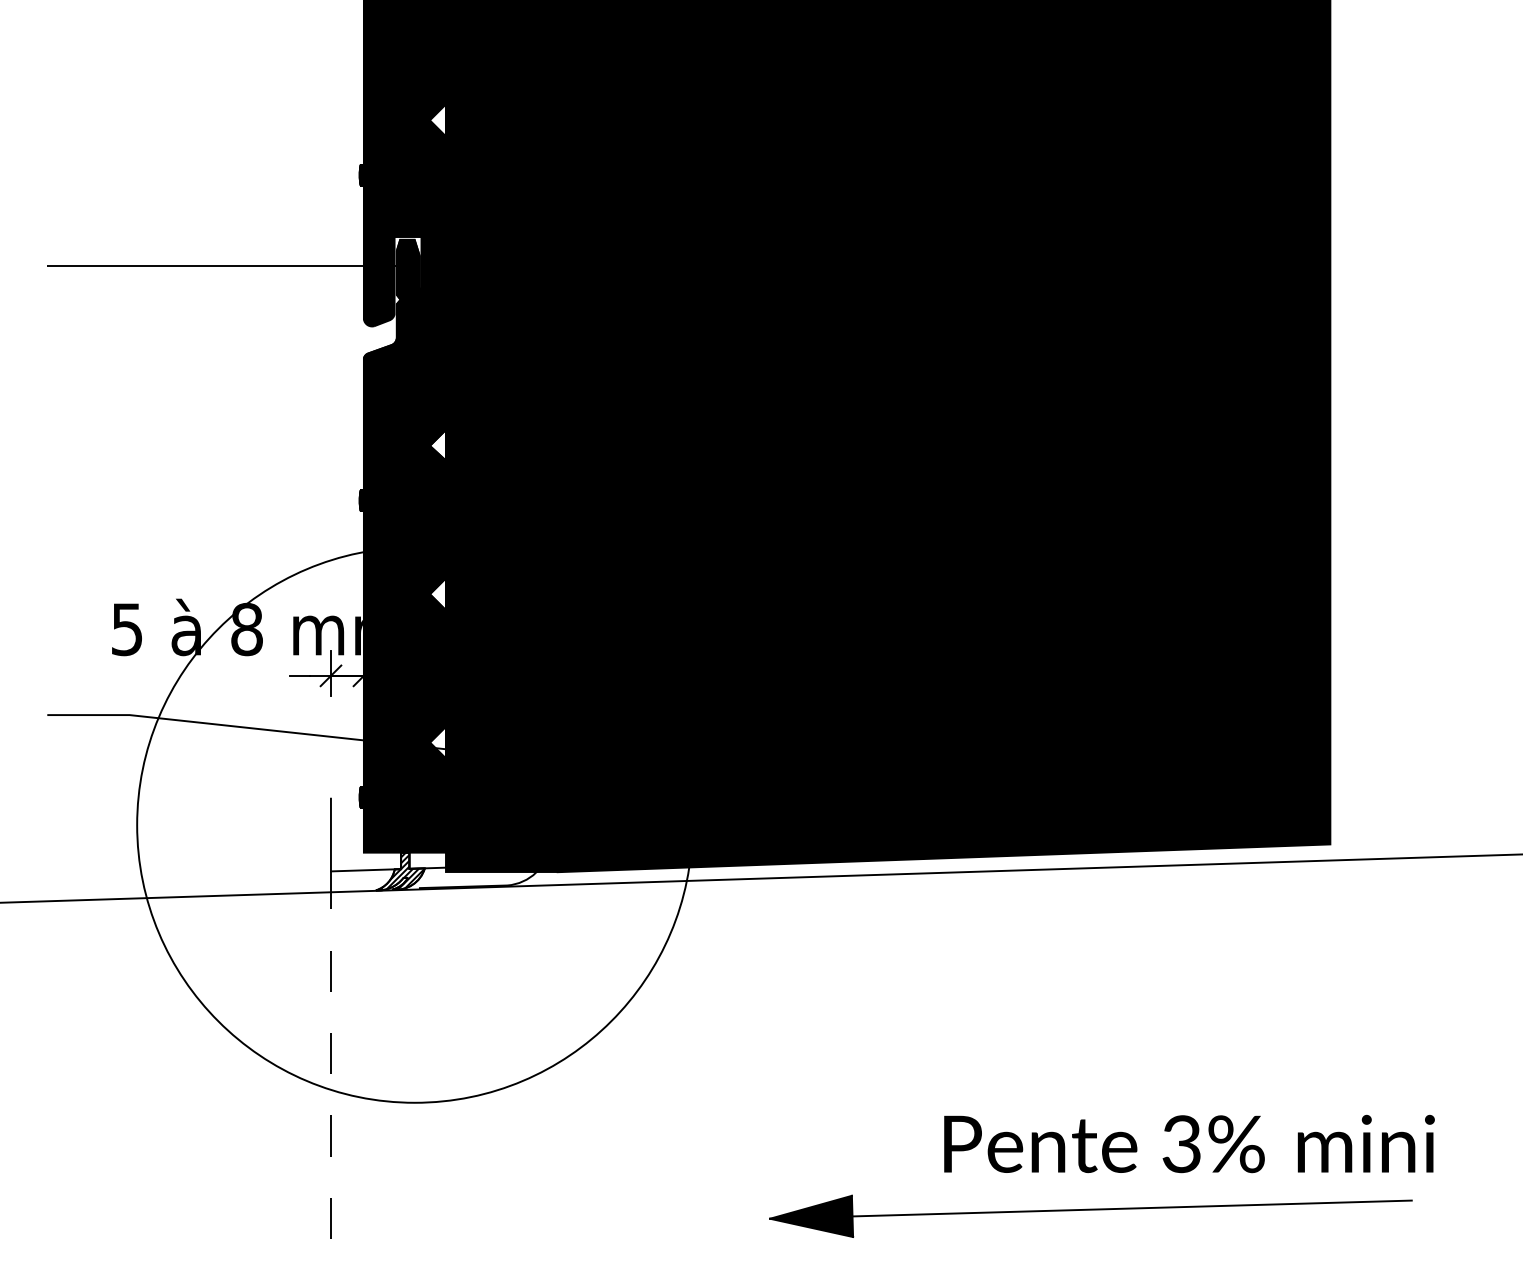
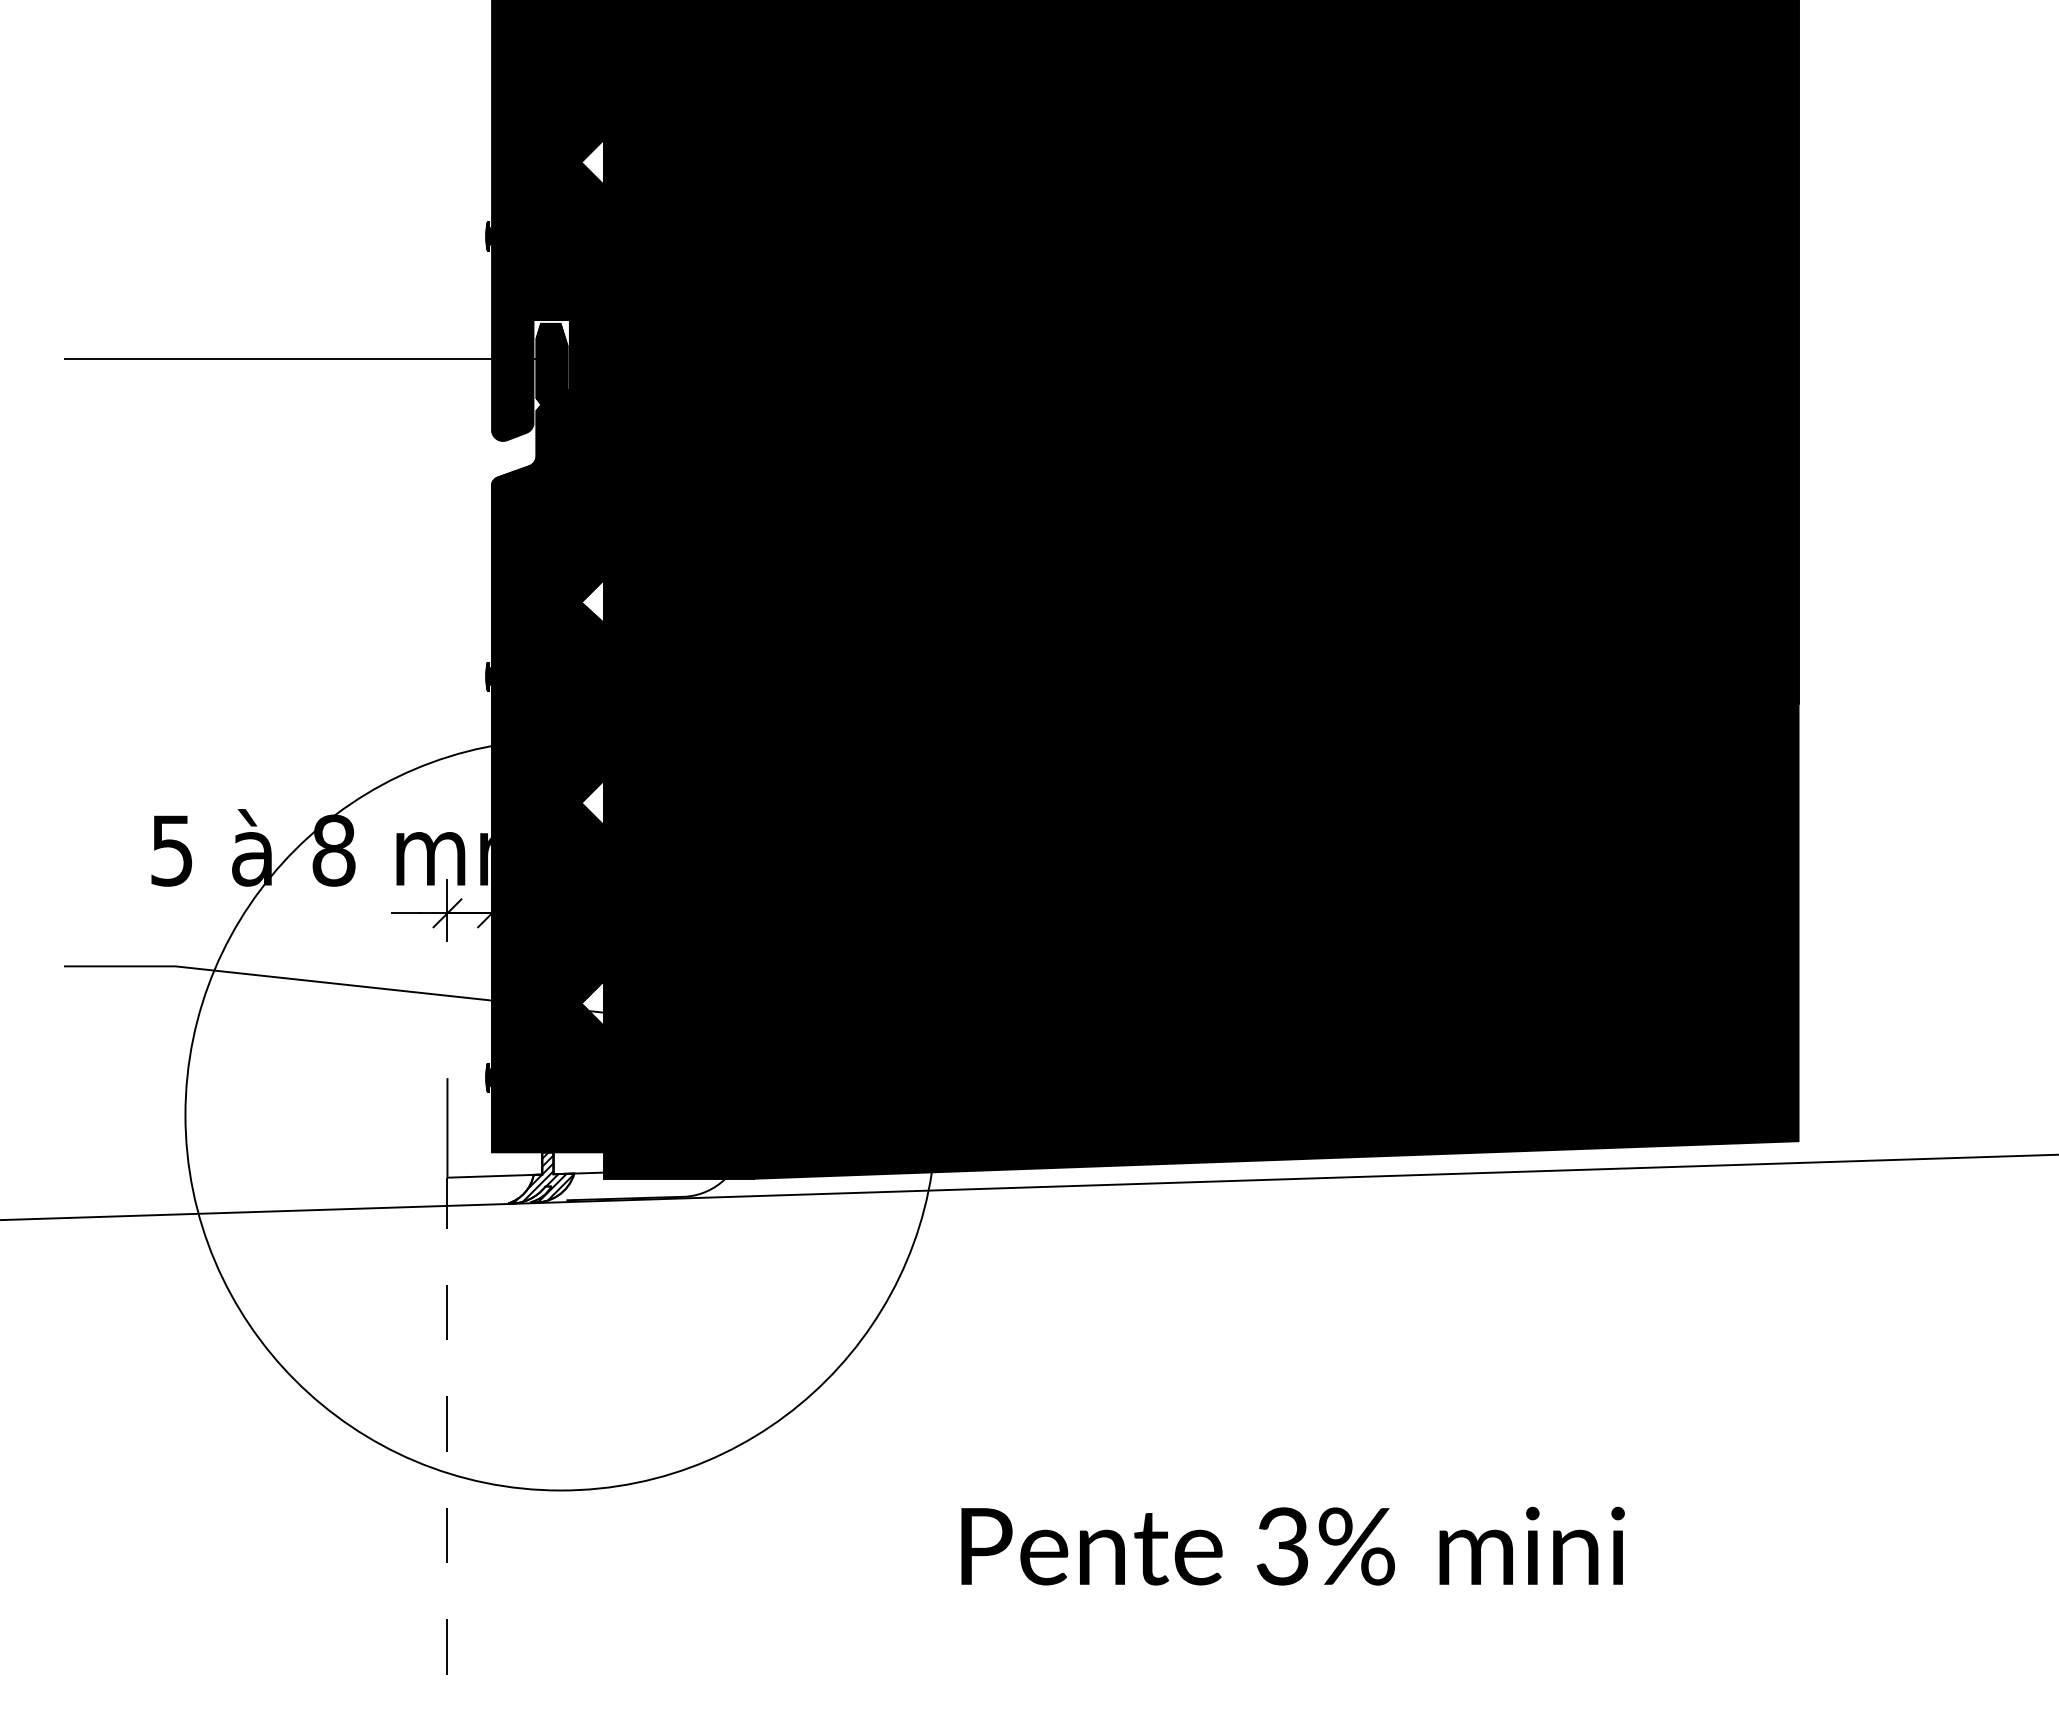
text: (1189, 1143) -> (1292, 1545), moved
part: (1090, 1210) -> (1474, 1635), removed

